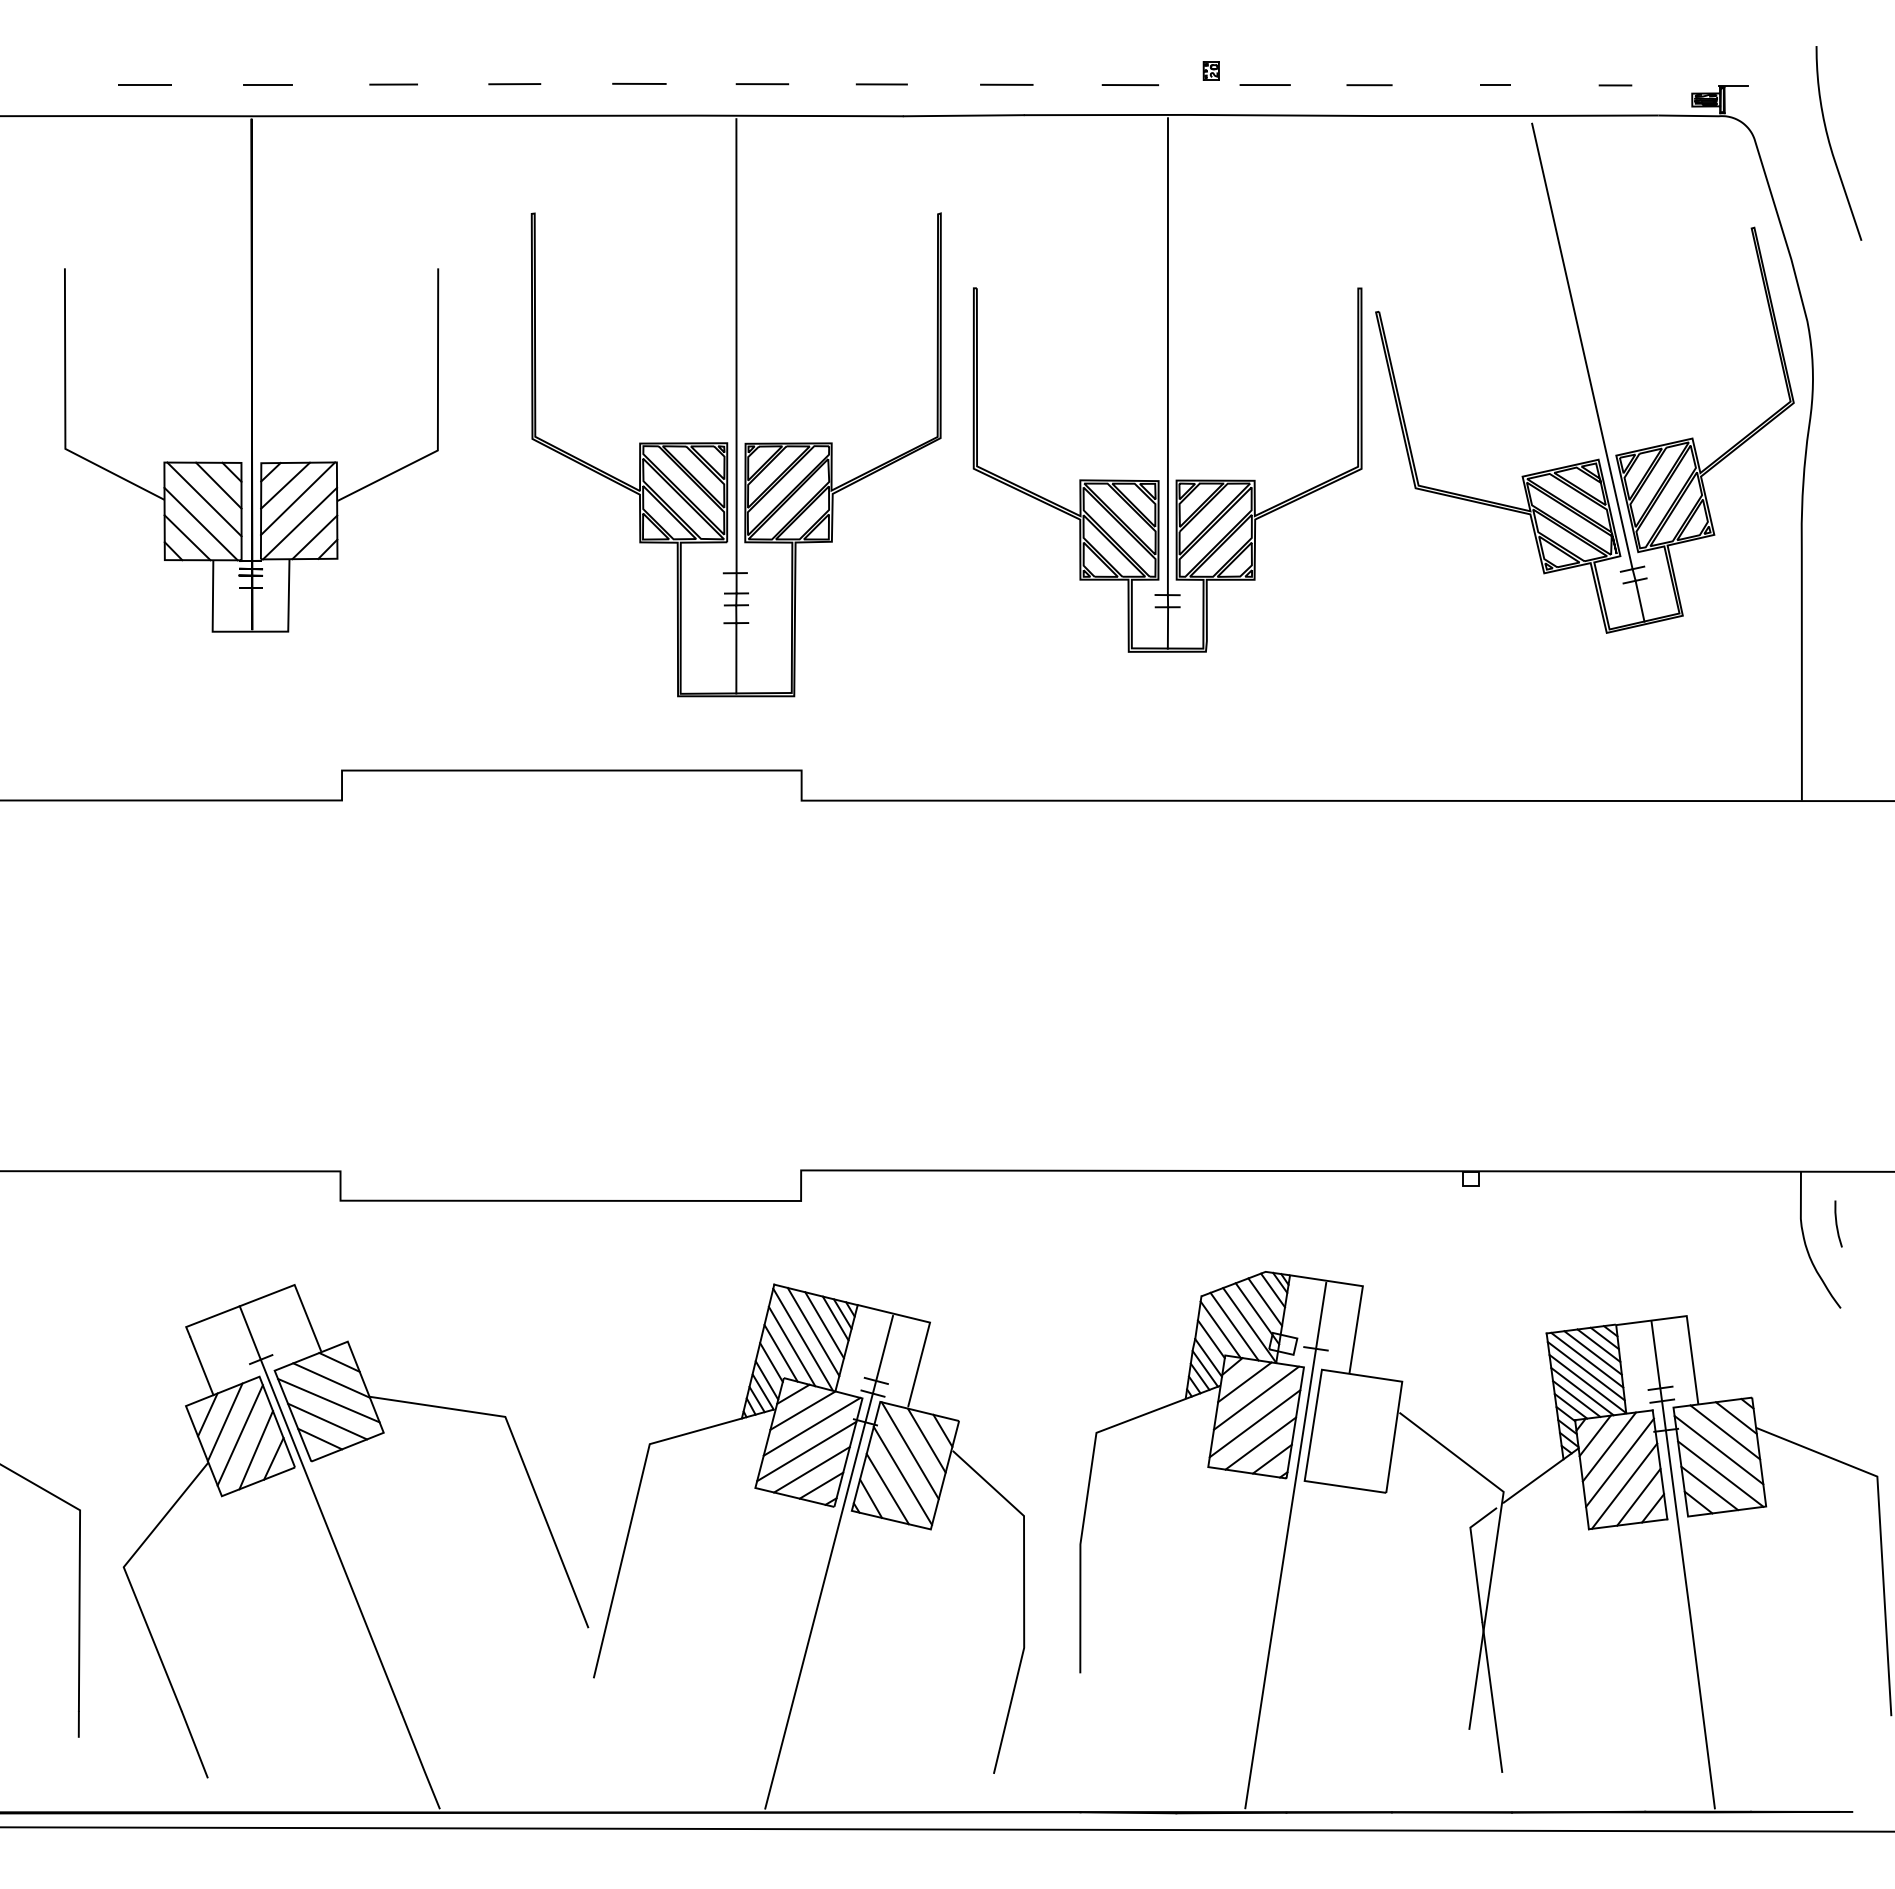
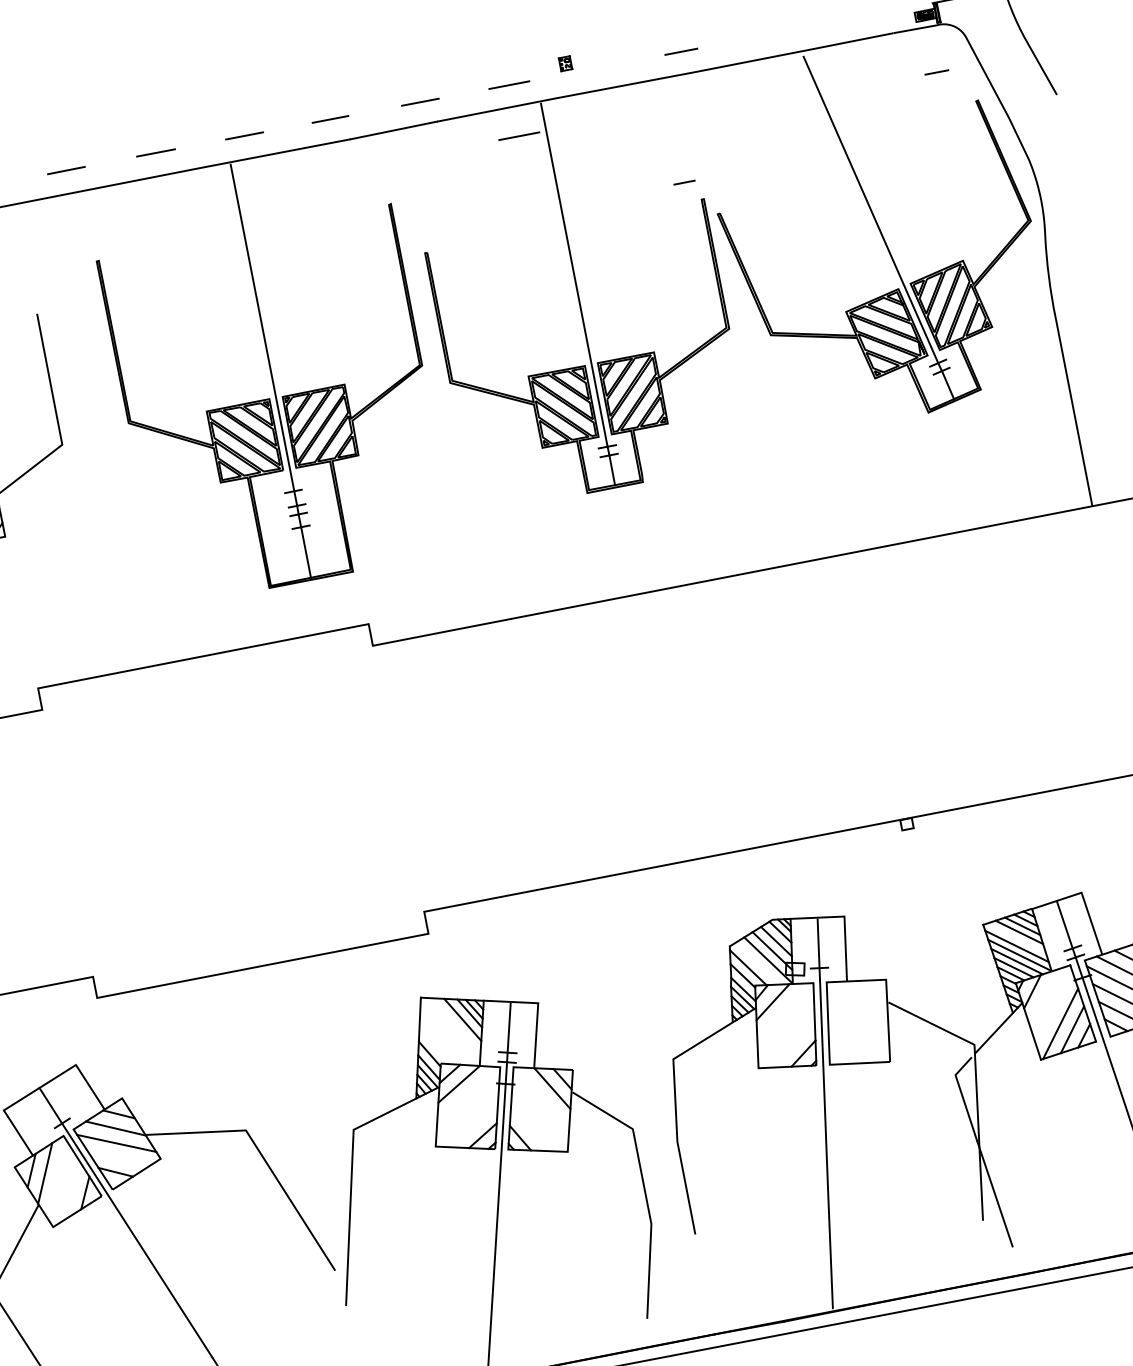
line: (1495, 84) -> (684, 182), moved
line: (1264, 85) -> (605, 66), removed
line: (1615, 85) -> (936, 72), moved
line: (1129, 156) -> (518, 136), added
line: (1234, 1326) -> (757, 963), removed
line: (813, 1331) -> (455, 1025), removed
line: (802, 1338) -> (448, 1032), removed
line: (791, 1346) -> (441, 1039), removed
line: (780, 1353) -> (435, 1046), removed
line: (1587, 1359) -> (1016, 937), removed
line: (1255, 1397) -> (782, 1011), removed
line: (327, 1421) -> (118, 1158), removed
line: (1254, 1423) -> (785, 1030), removed
line: (811, 1426) -> (467, 1094), removed
line: (239, 1435) -> (57, 1180), removed
line: (1260, 1443) -> (792, 1043), removed
line: (1609, 1446) -> (1044, 997), removed
line: (256, 1450) -> (71, 1189), removed
line: (909, 1450) -> (541, 1098), removed
line: (806, 1451) -> (467, 1113), removed
line: (1619, 1462) -> (1053, 1007), removed
line: (811, 1469) -> (473, 1125), removed
line: (902, 1475) -> (539, 1117), removed
line: (887, 1488) -> (530, 1128), removed

